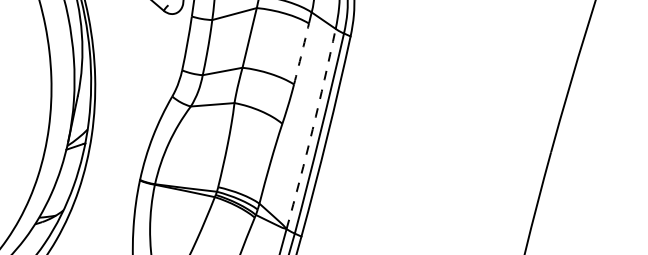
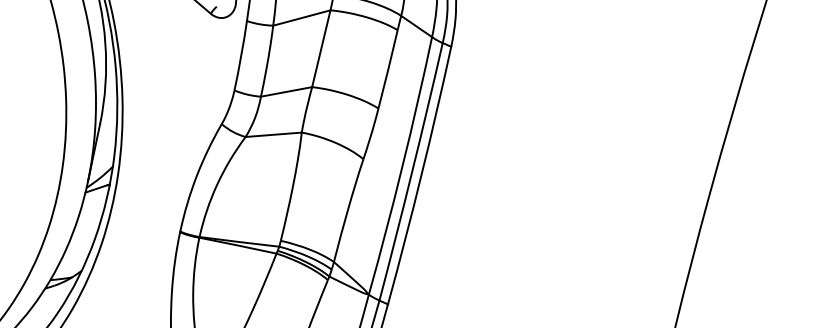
arc: (301, 54) -> (388, 70), dashed -> solid
arc: (312, 129) -> (402, 166), dashed -> solid

